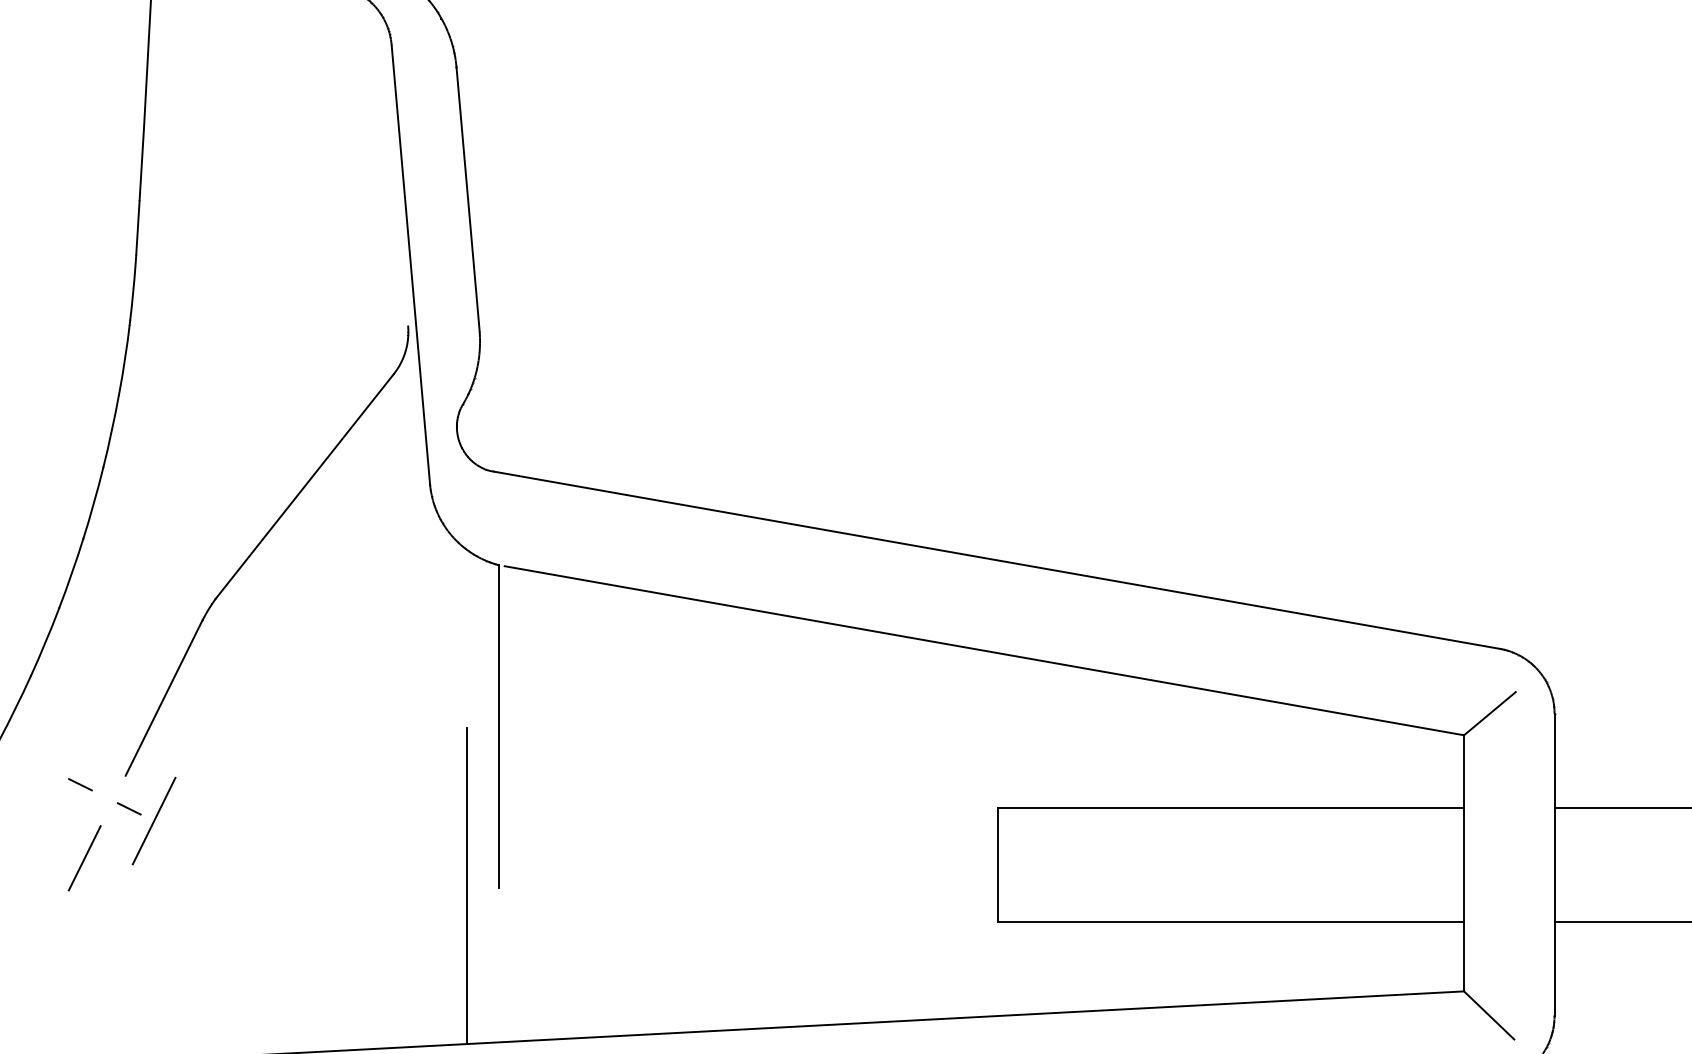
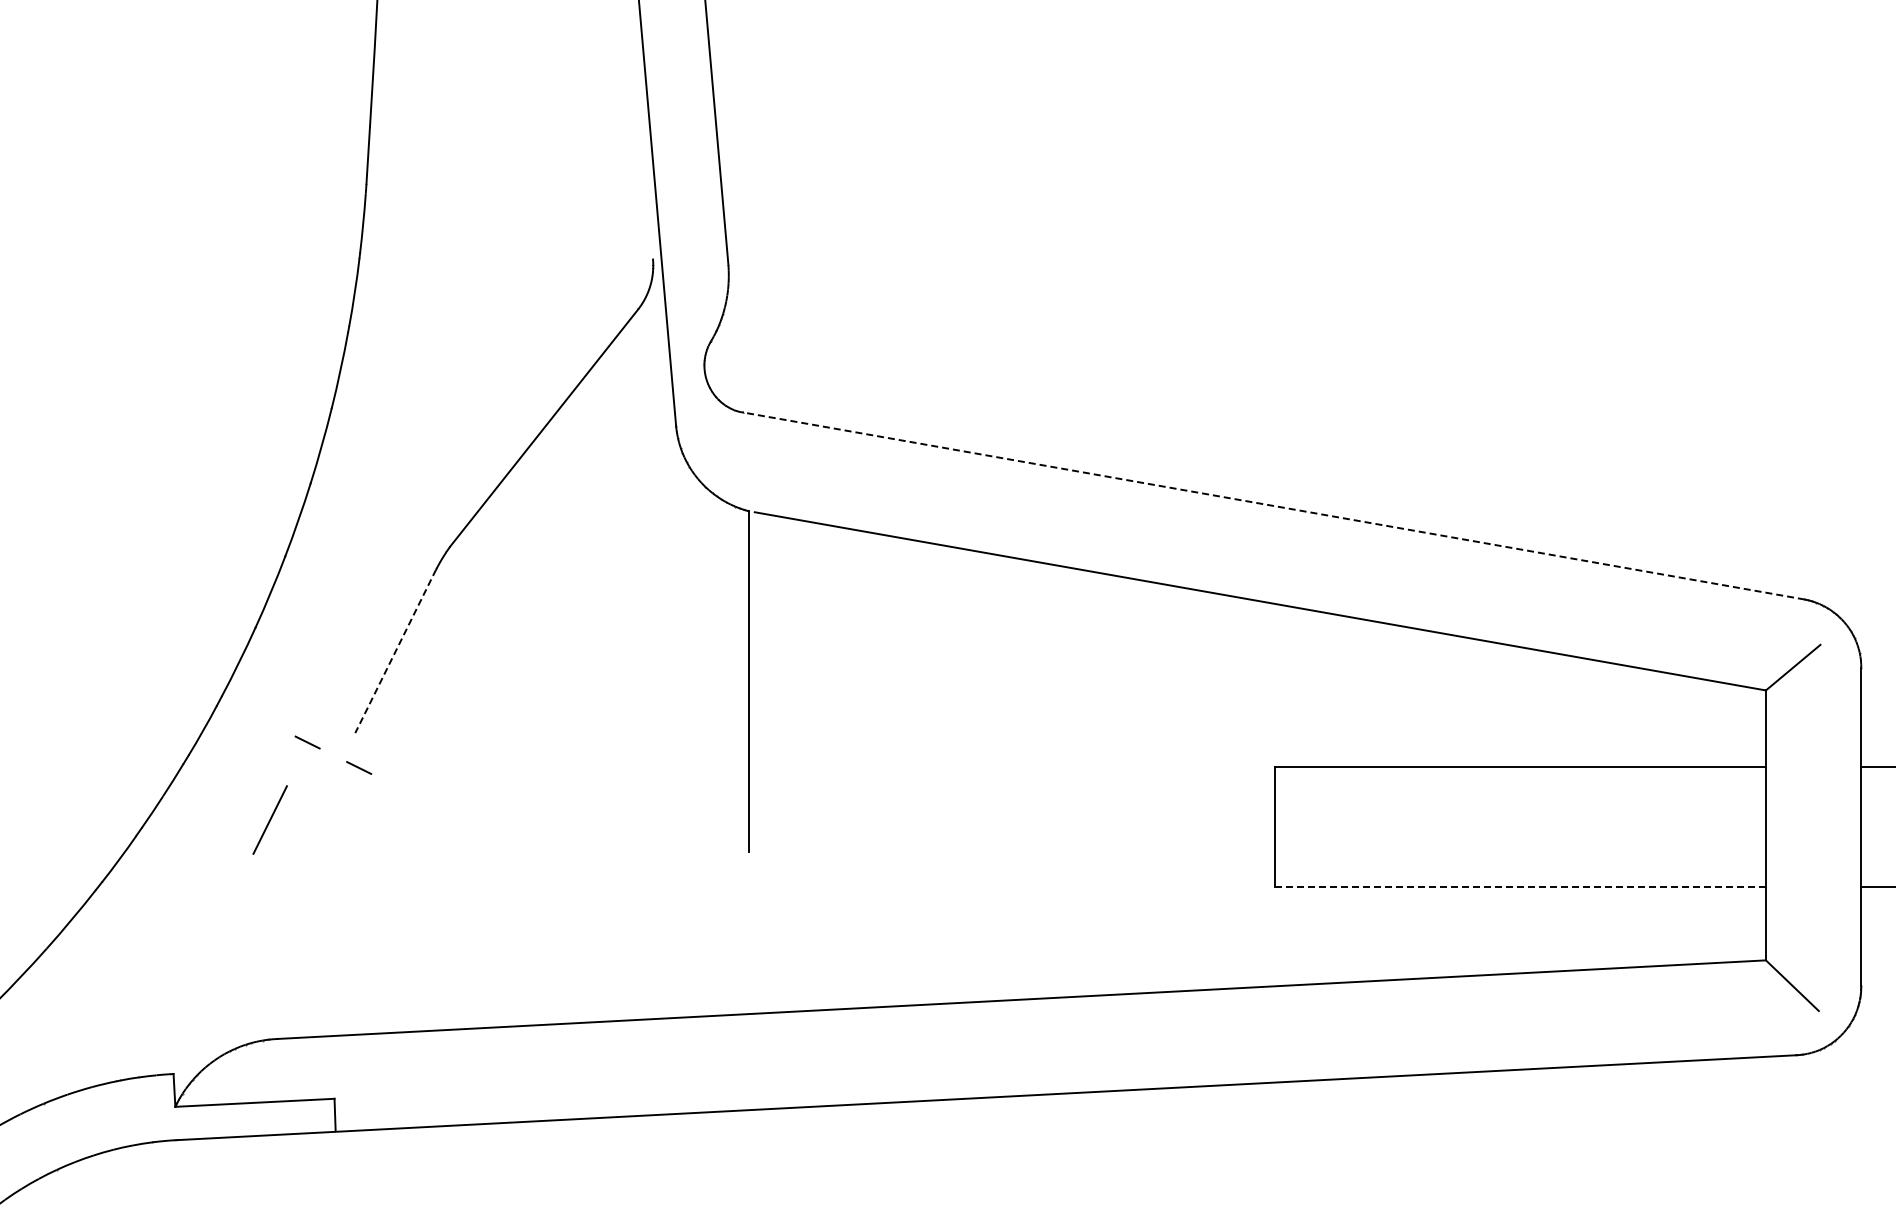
line: (997, 560) -> (1274, 506), solid -> dashed
line: (163, 698) -> (395, 651), solid -> dashed
line: (153, 820) -> (384, 780), removed
line: (84, 857) -> (269, 819), moved
line: (467, 886) -> (715, 849), removed
line: (1231, 921) -> (1520, 886), solid -> dashed

